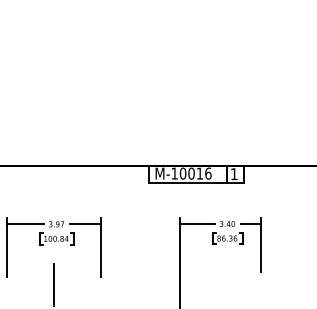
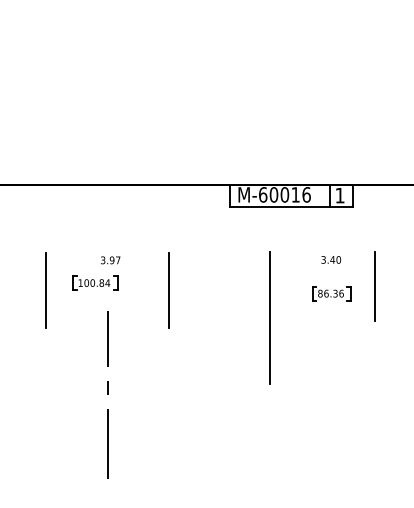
text: (174, 173) -> (263, 194), M-10016 -> M-60016
line: (25, 224) -> (70, 260), removed
line: (85, 224) -> (147, 260), removed
line: (197, 224) -> (292, 260), removed
line: (250, 224) -> (361, 260), removed
part: (57, 238) -> (95, 282), moved
part: (227, 238) -> (331, 293), moved

